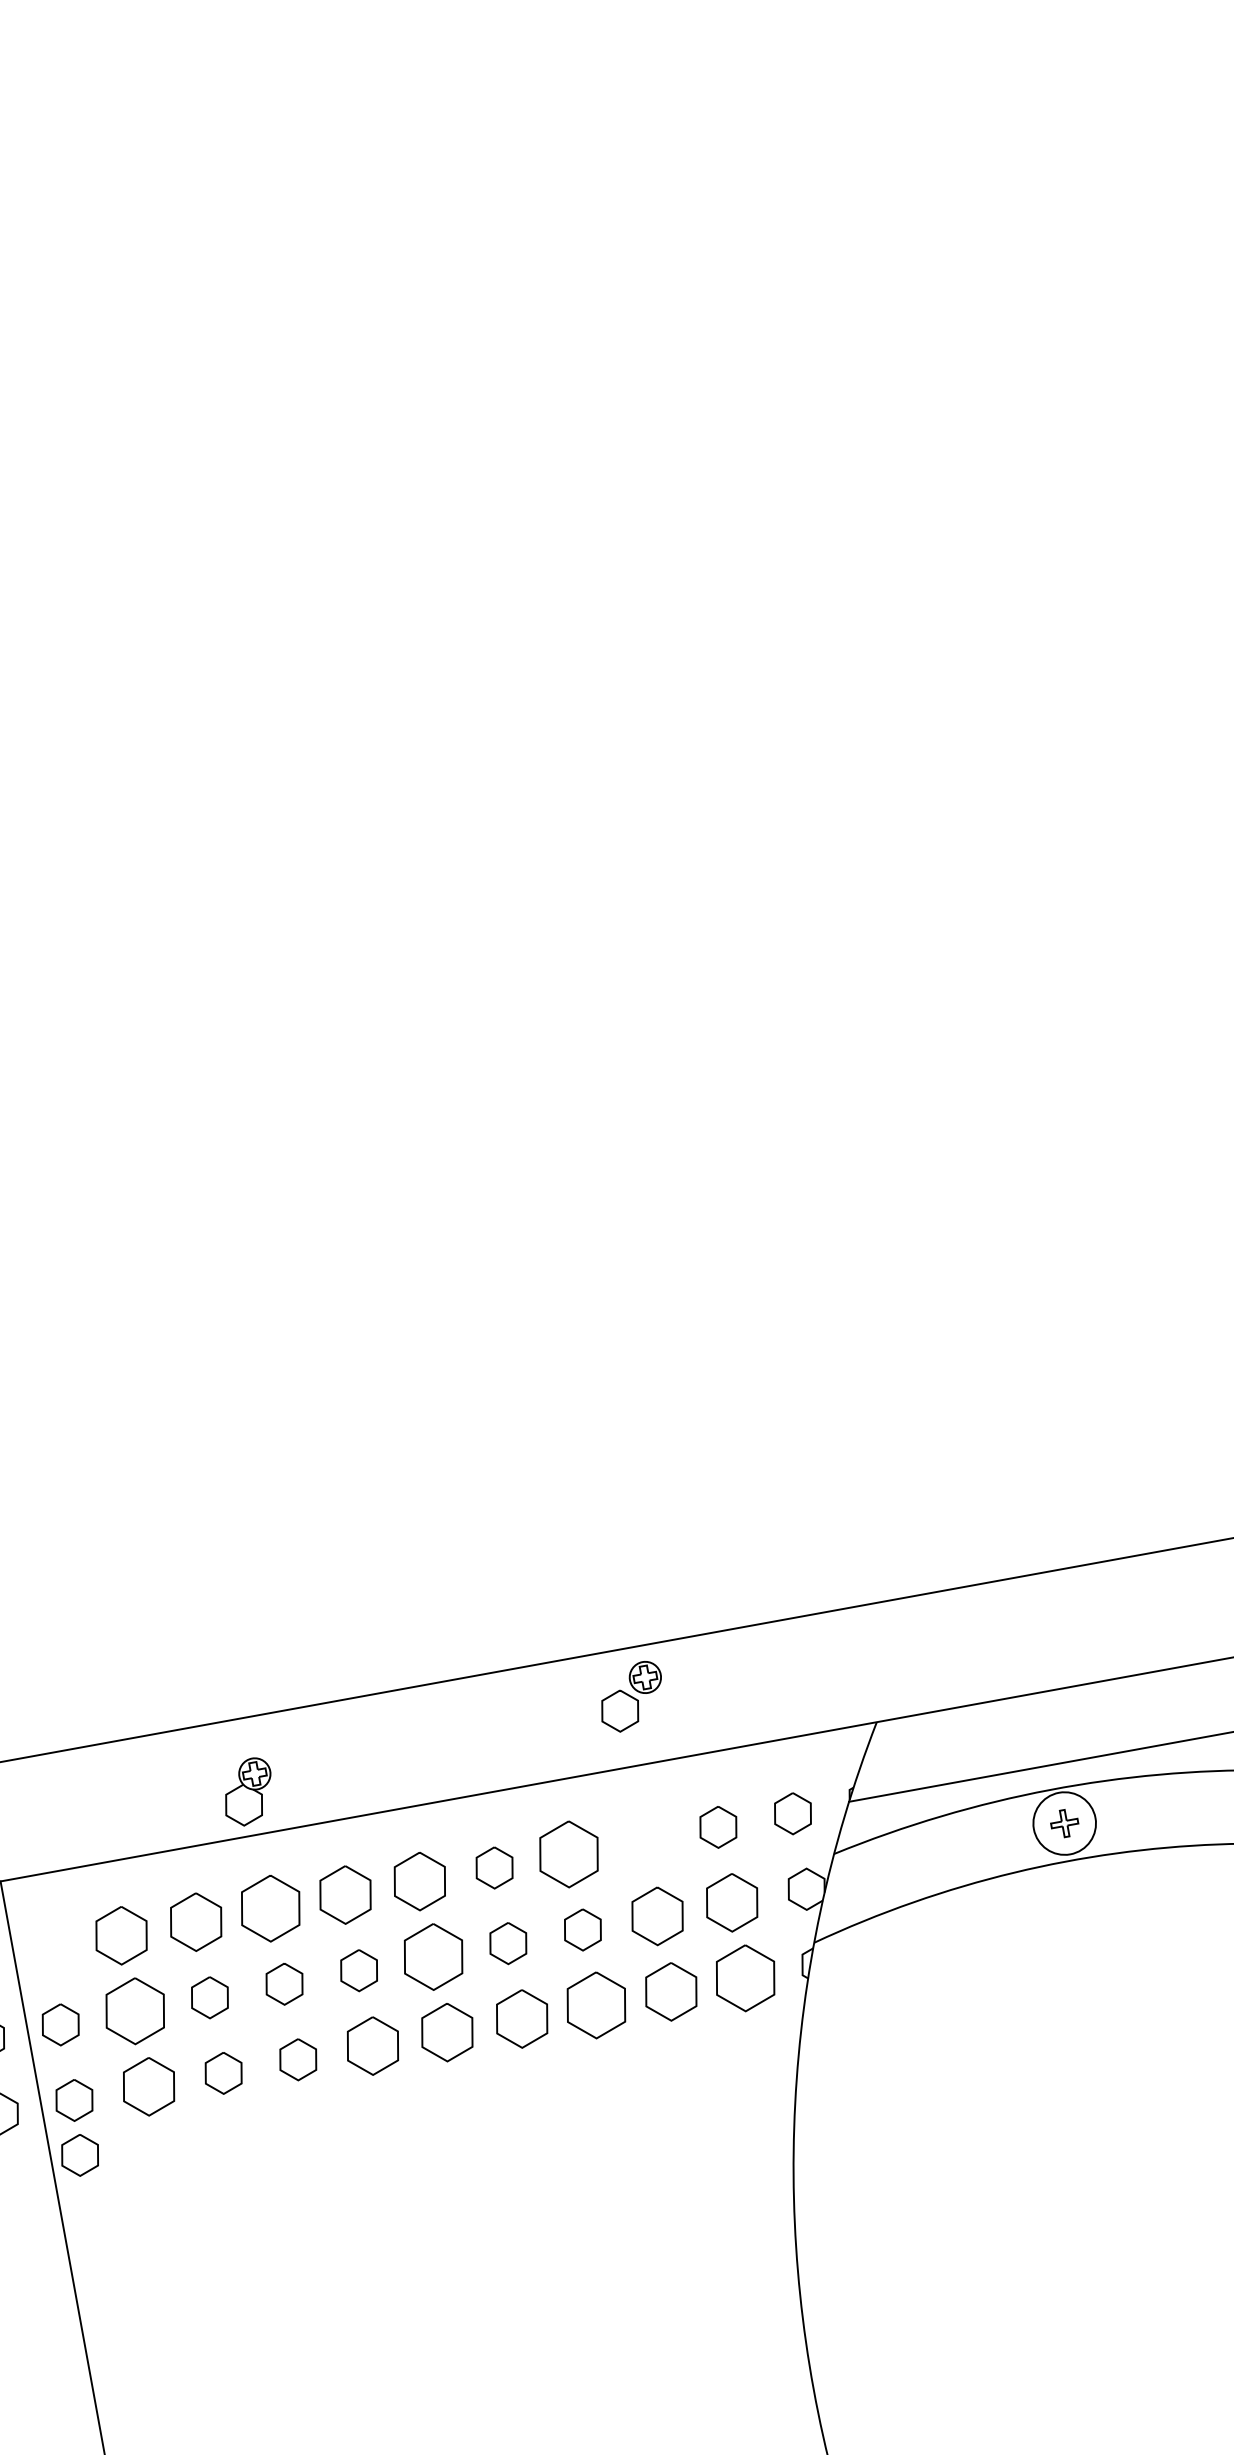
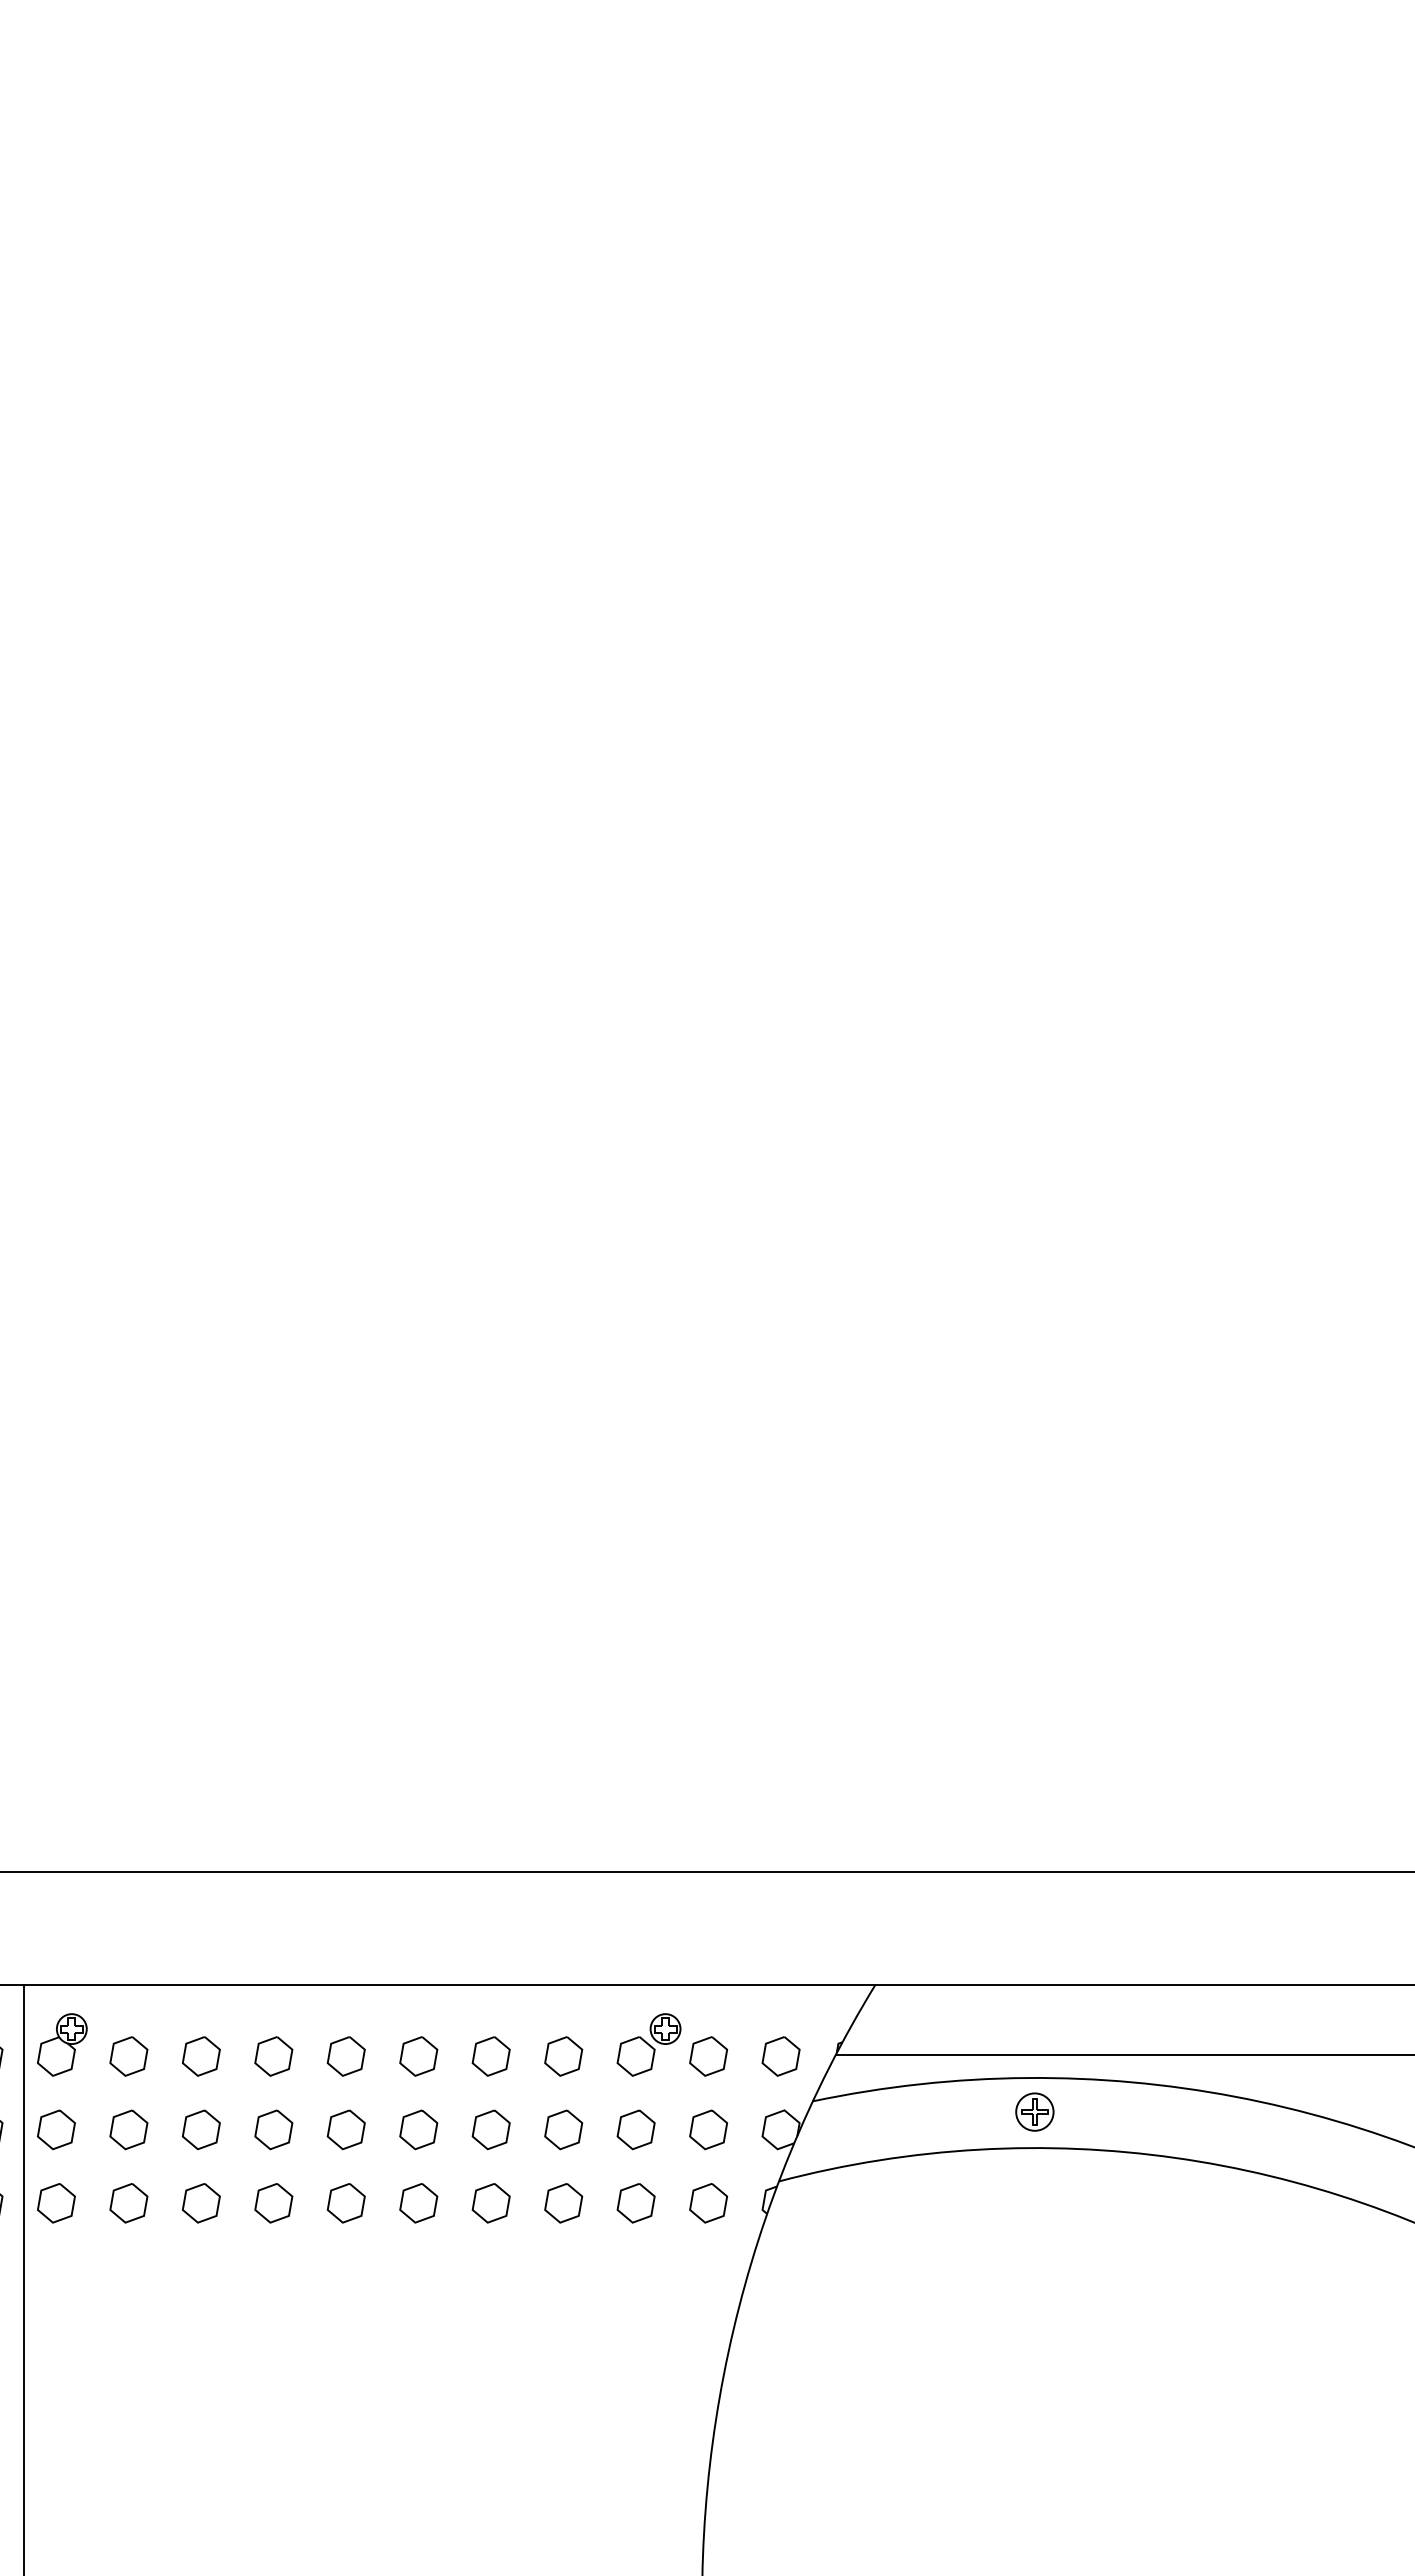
part: (630, 1696) -> (648, 2044), moved
part: (248, 1791) -> (62, 2044), moved
circle: (1064, 1823) -> (1034, 2111), size x0.62
part: (569, 1854) -> (563, 2056), size x0.62
part: (419, 1881) -> (418, 2056), size x0.71
part: (344, 1895) -> (345, 2056), size x0.71
part: (731, 1902) -> (708, 2129), size x0.71
part: (270, 1908) -> (273, 2056), size x0.62
part: (656, 1916) -> (635, 2129), size x0.71
part: (196, 1922) -> (201, 2056), size x0.71
part: (121, 1935) -> (128, 2056), size x0.71
part: (433, 1956) -> (418, 2129), size x0.62
part: (745, 1978) -> (708, 2203), size x0.62
part: (670, 1992) -> (635, 2203), size x0.71
part: (596, 2005) -> (563, 2203), size x0.62
part: (134, 2011) -> (128, 2129), size x0.62
part: (521, 2019) -> (490, 2203), size x0.71
part: (447, 2032) -> (418, 2203), size x0.71
part: (372, 2046) -> (345, 2203), size x0.71
part: (148, 2087) -> (128, 2203), size x0.71
part: (79, 2155) -> (51, 2255), removed

